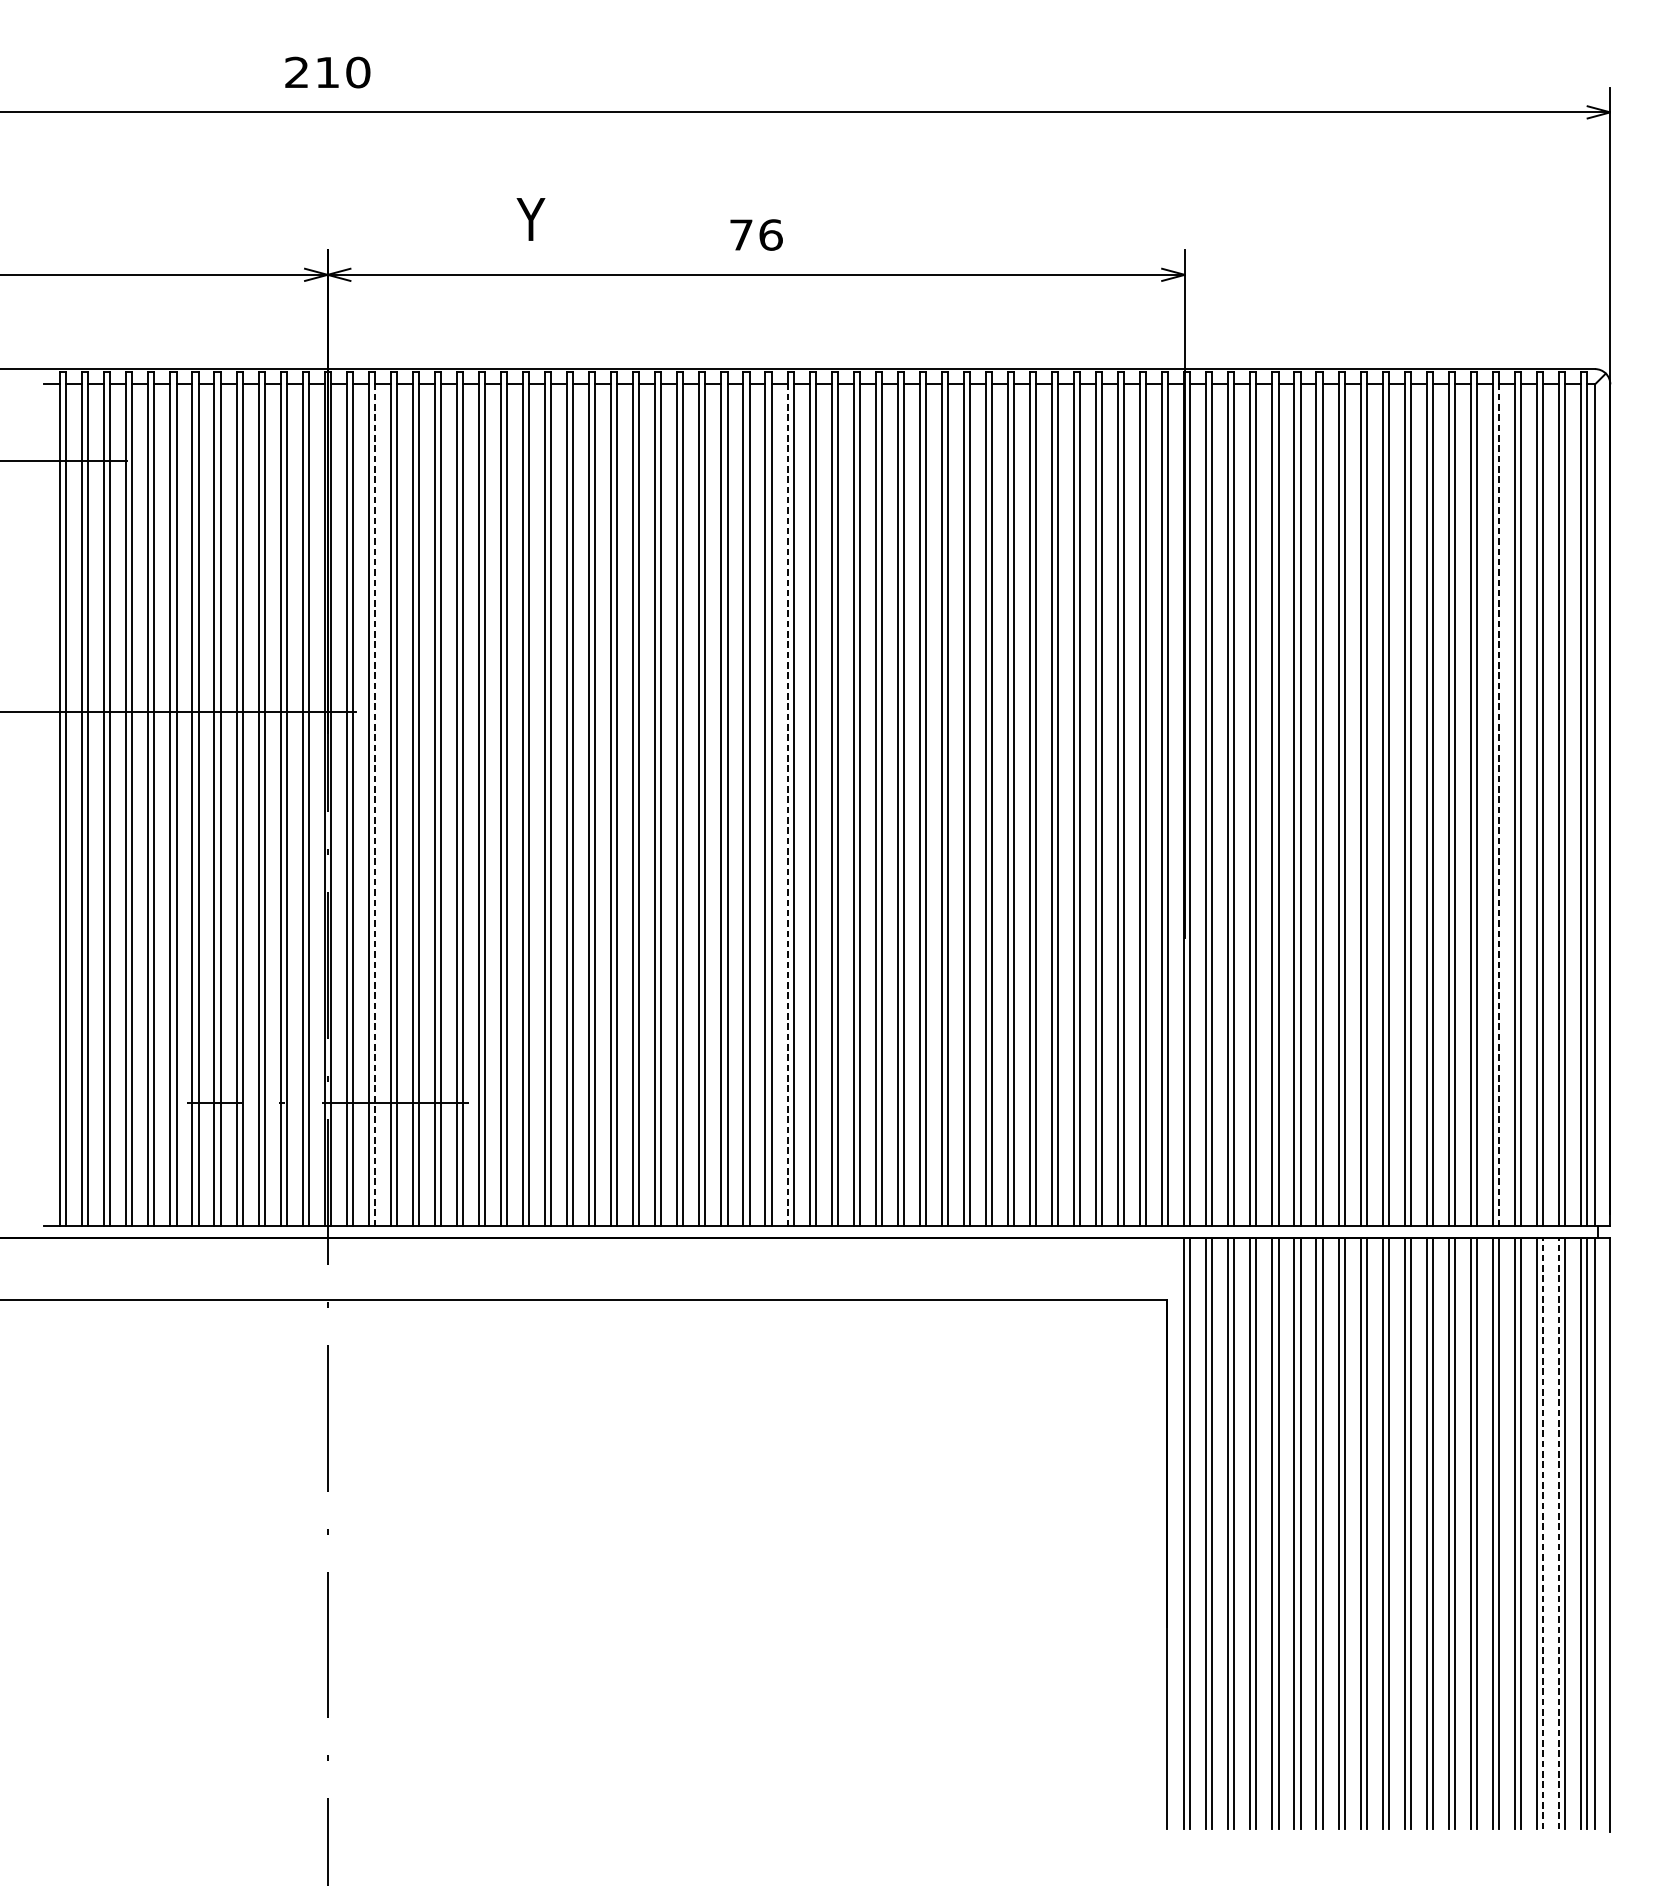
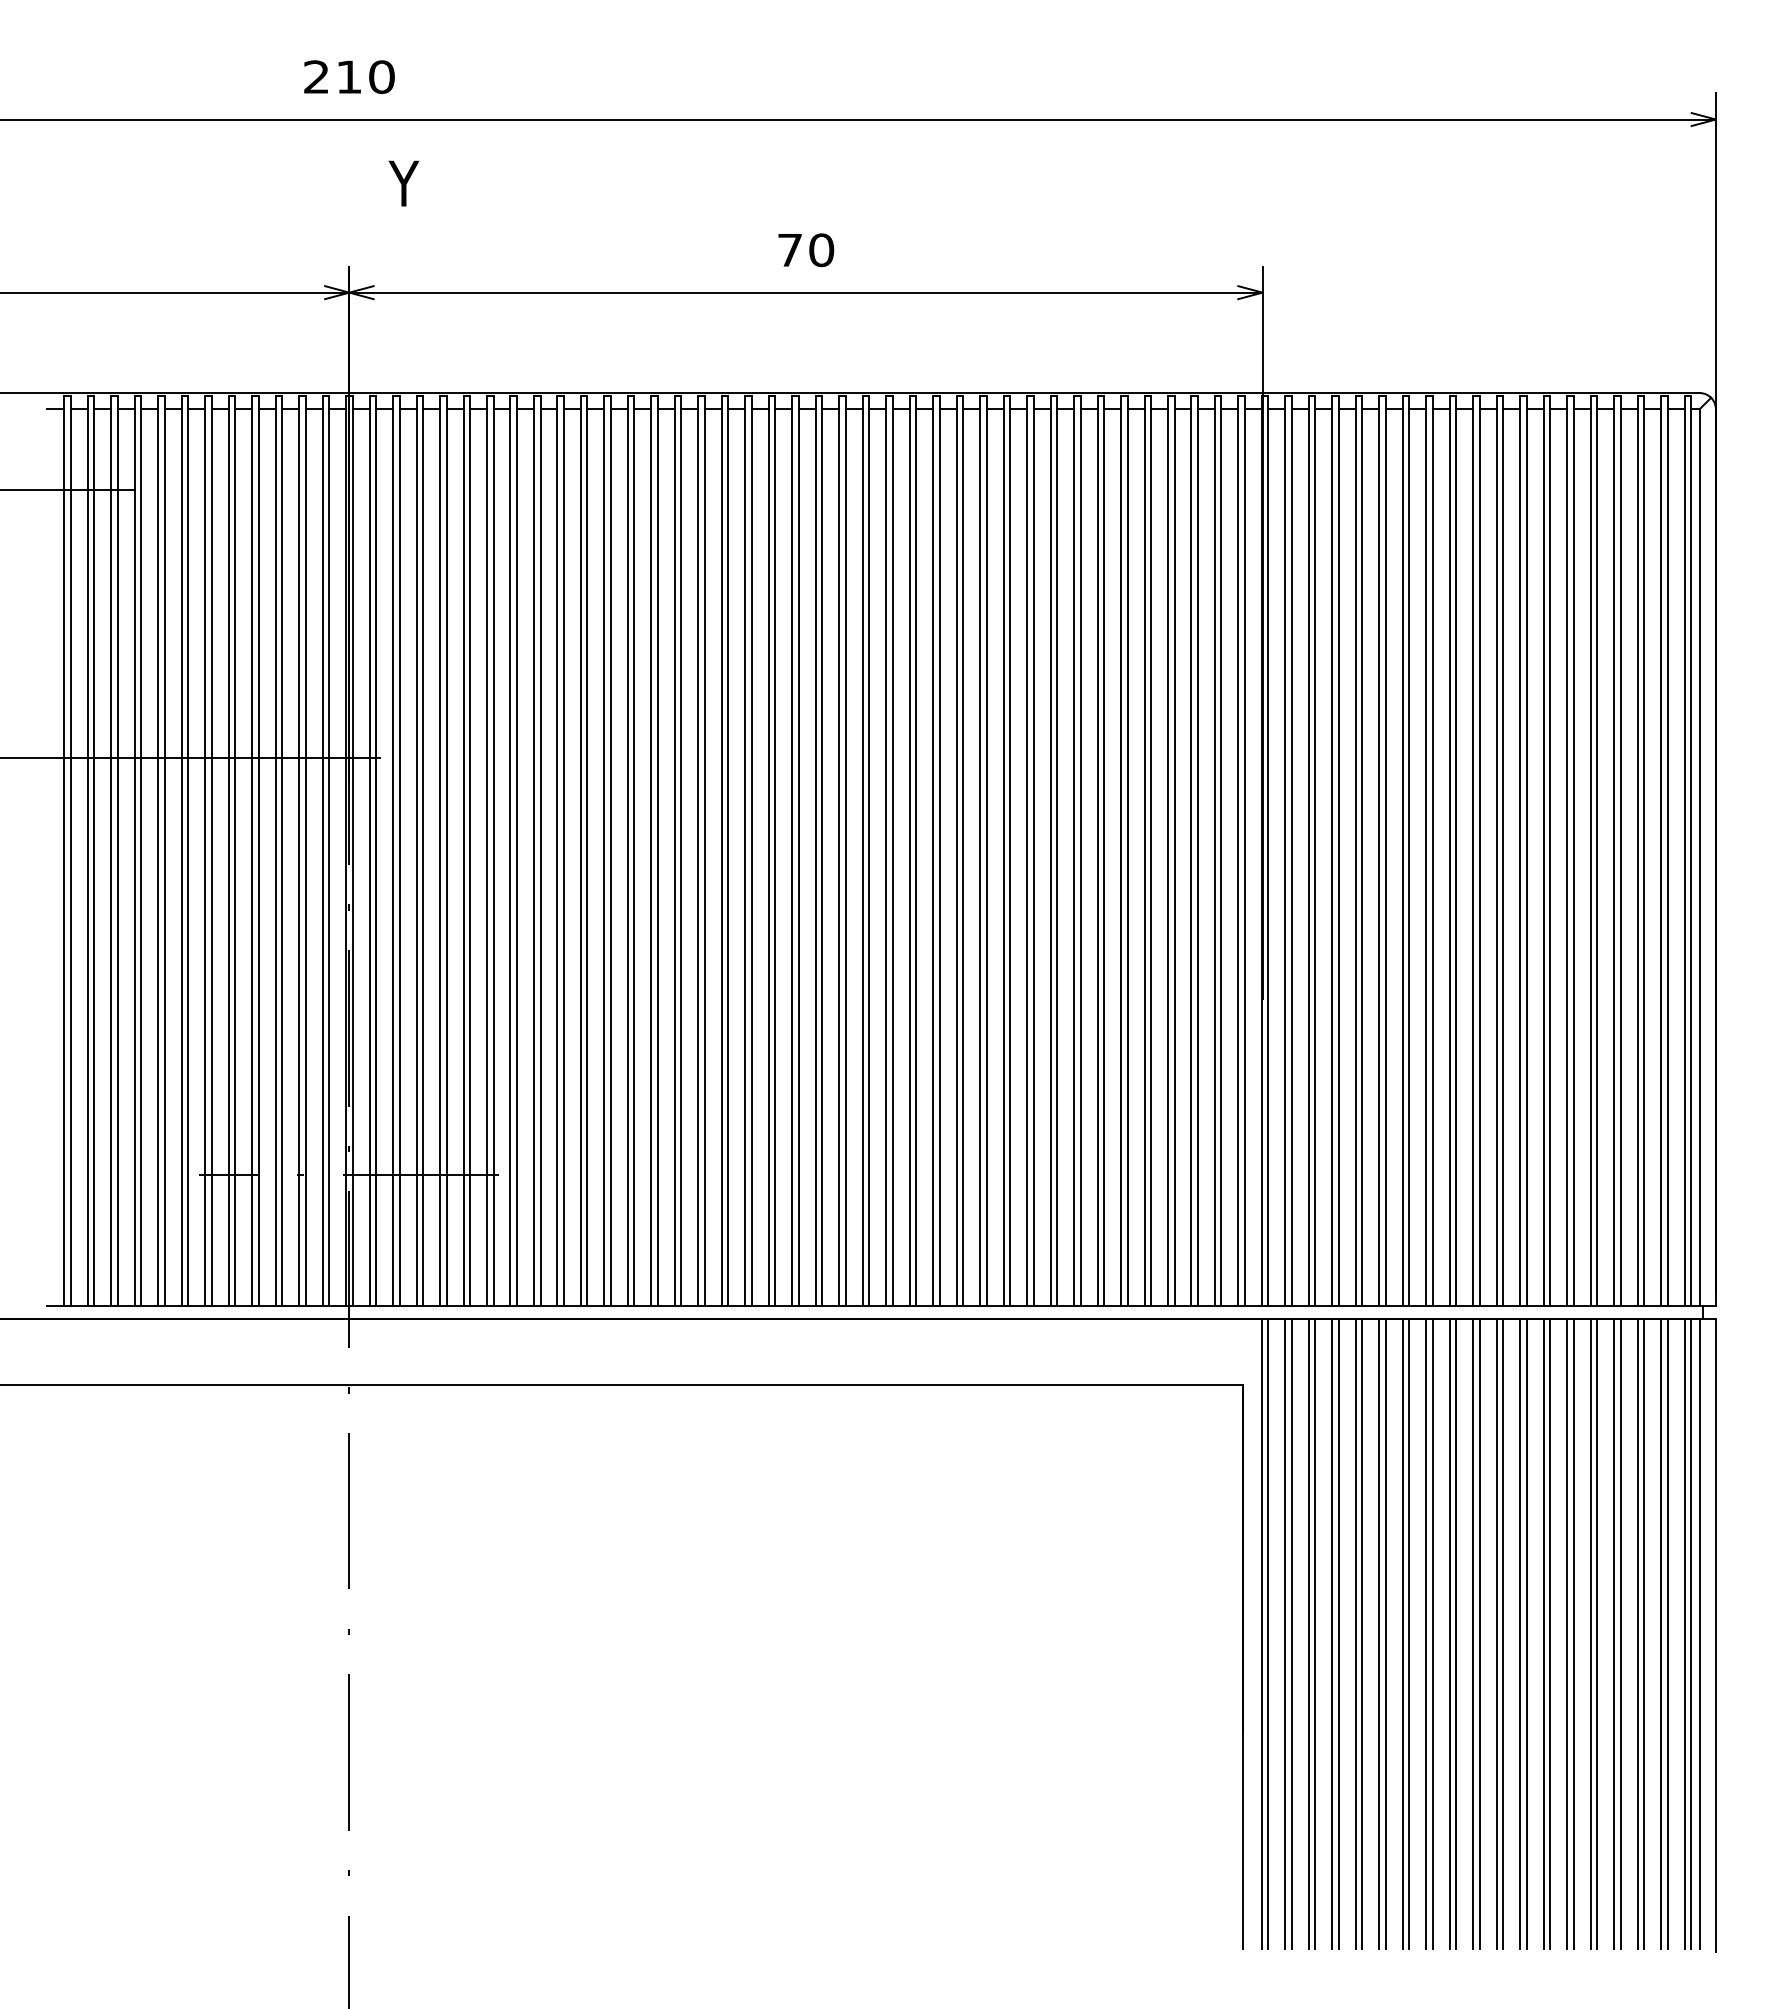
text: (530, 219) -> (403, 183), moved
text: (770, 234) -> (821, 249), 76 -> 70
line: (374, 805) -> (399, 857), dashed -> solid
line: (787, 805) -> (839, 857), dashed -> solid
line: (1499, 805) -> (1597, 857), dashed -> solid
line: (1543, 1534) -> (1644, 1634), dashed -> solid
line: (1559, 1534) -> (1661, 1634), dashed -> solid

